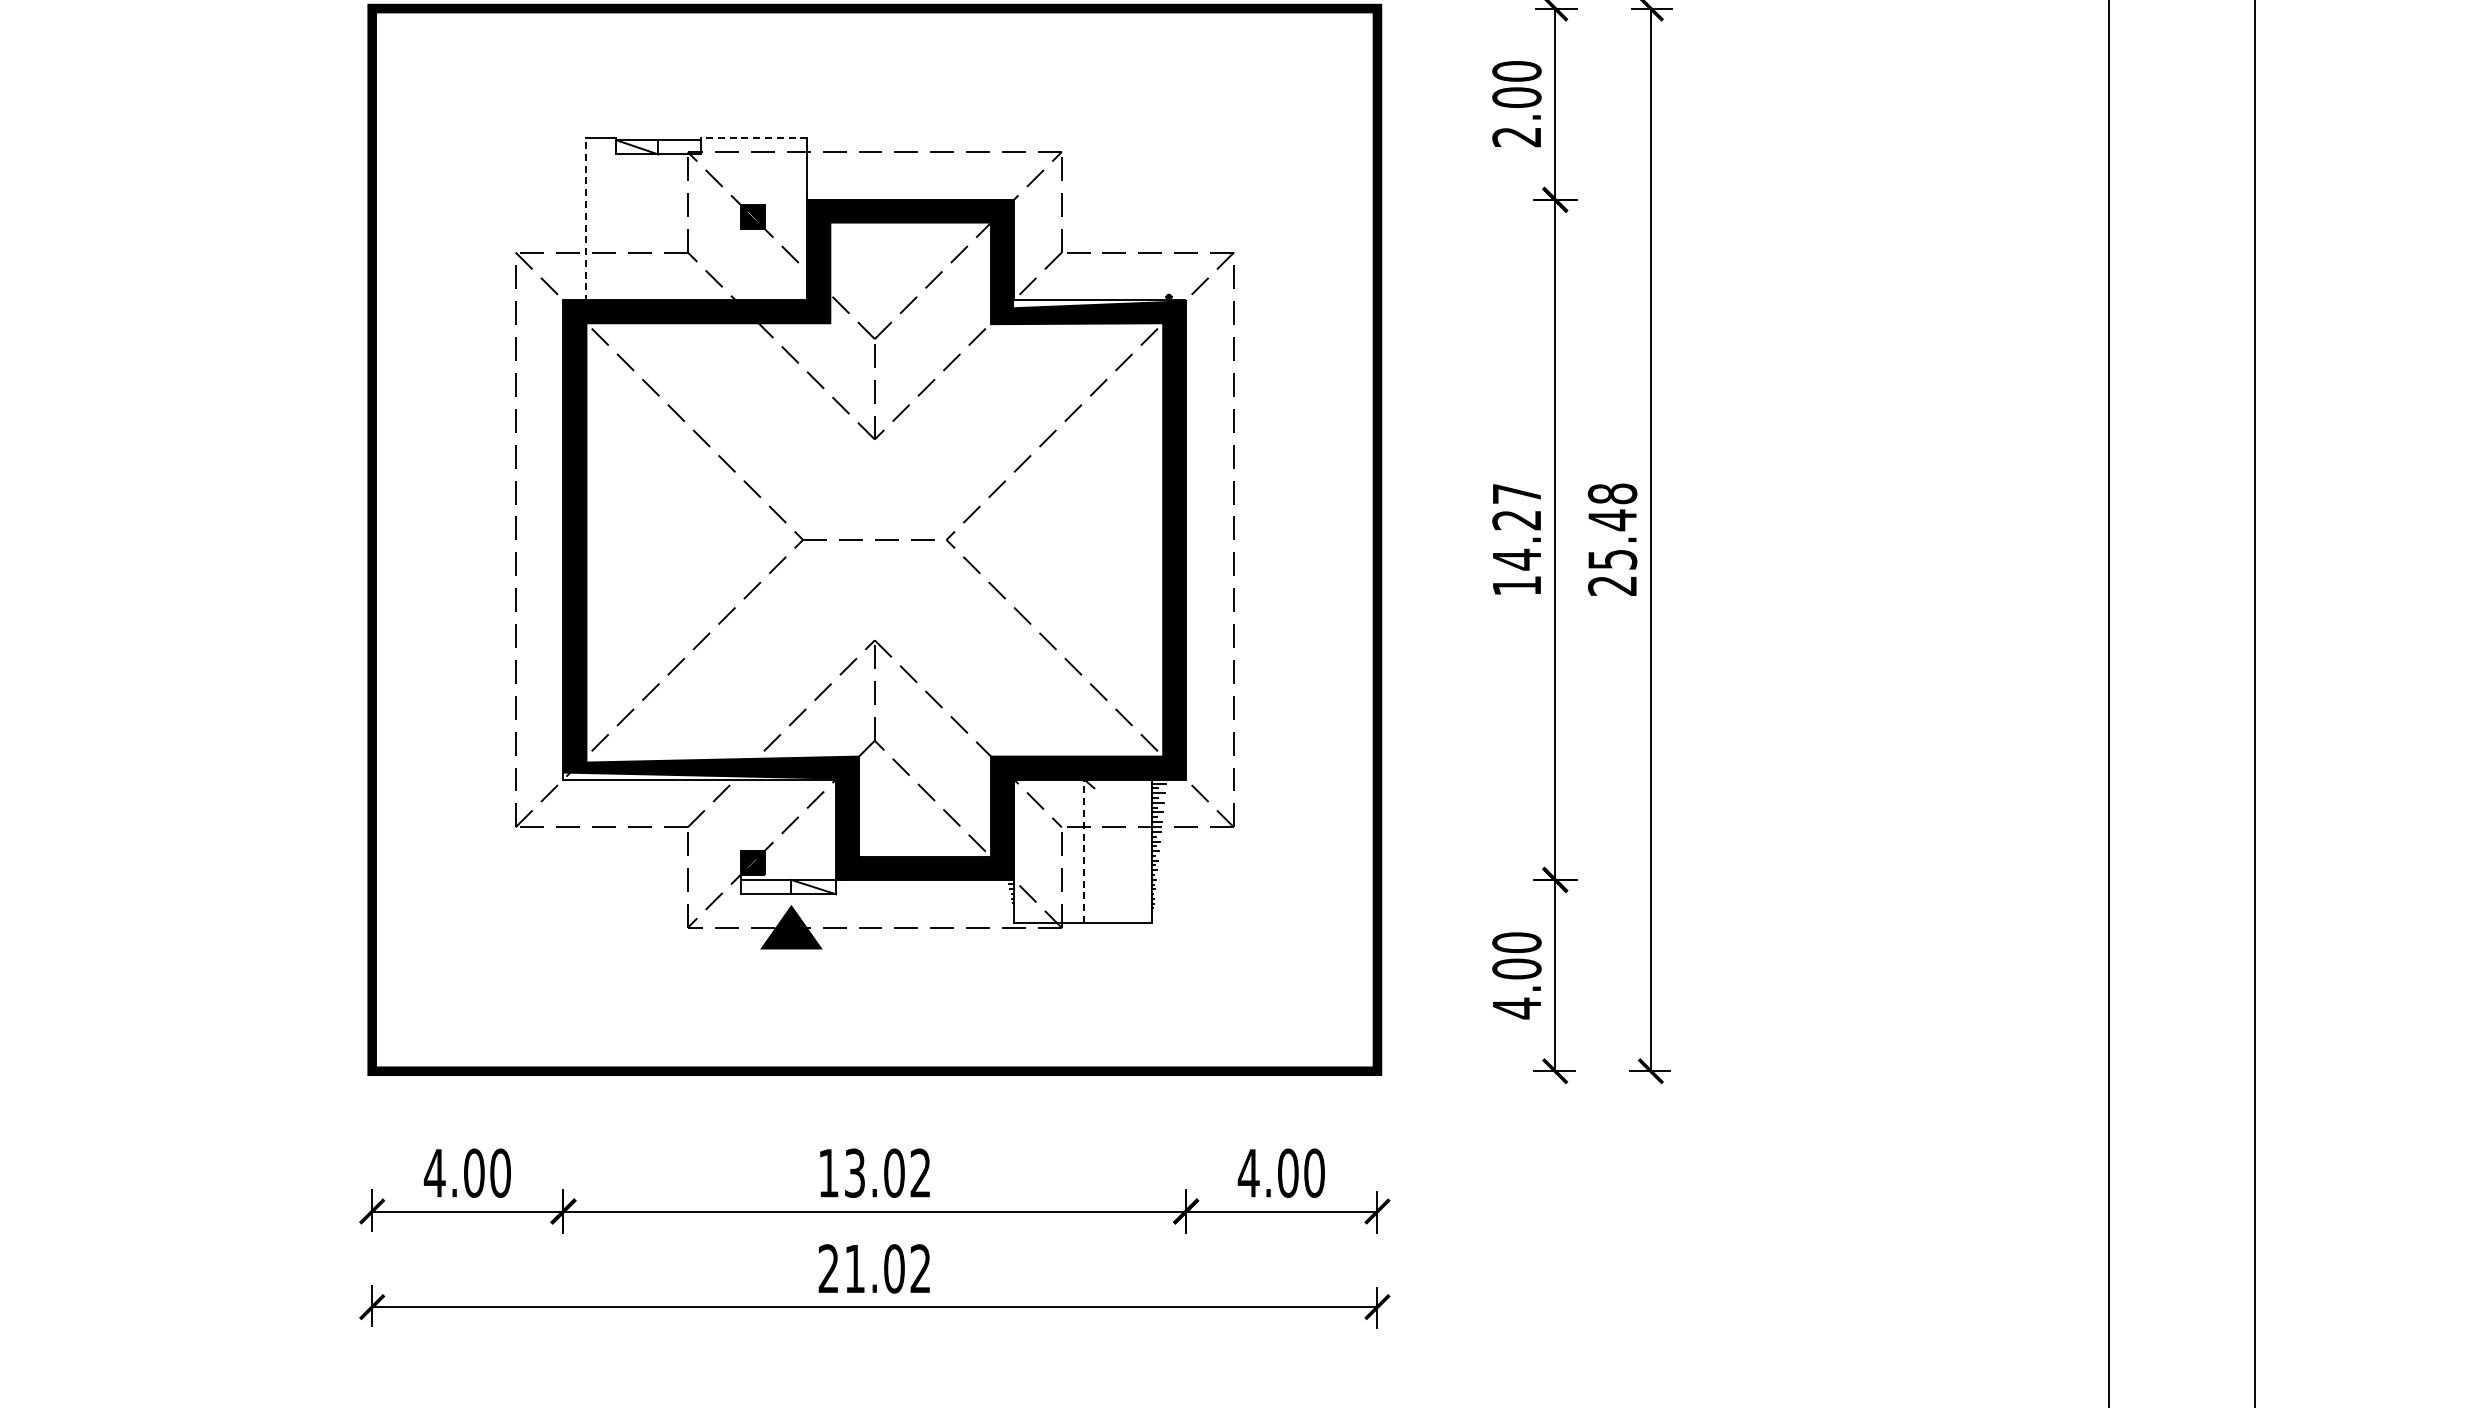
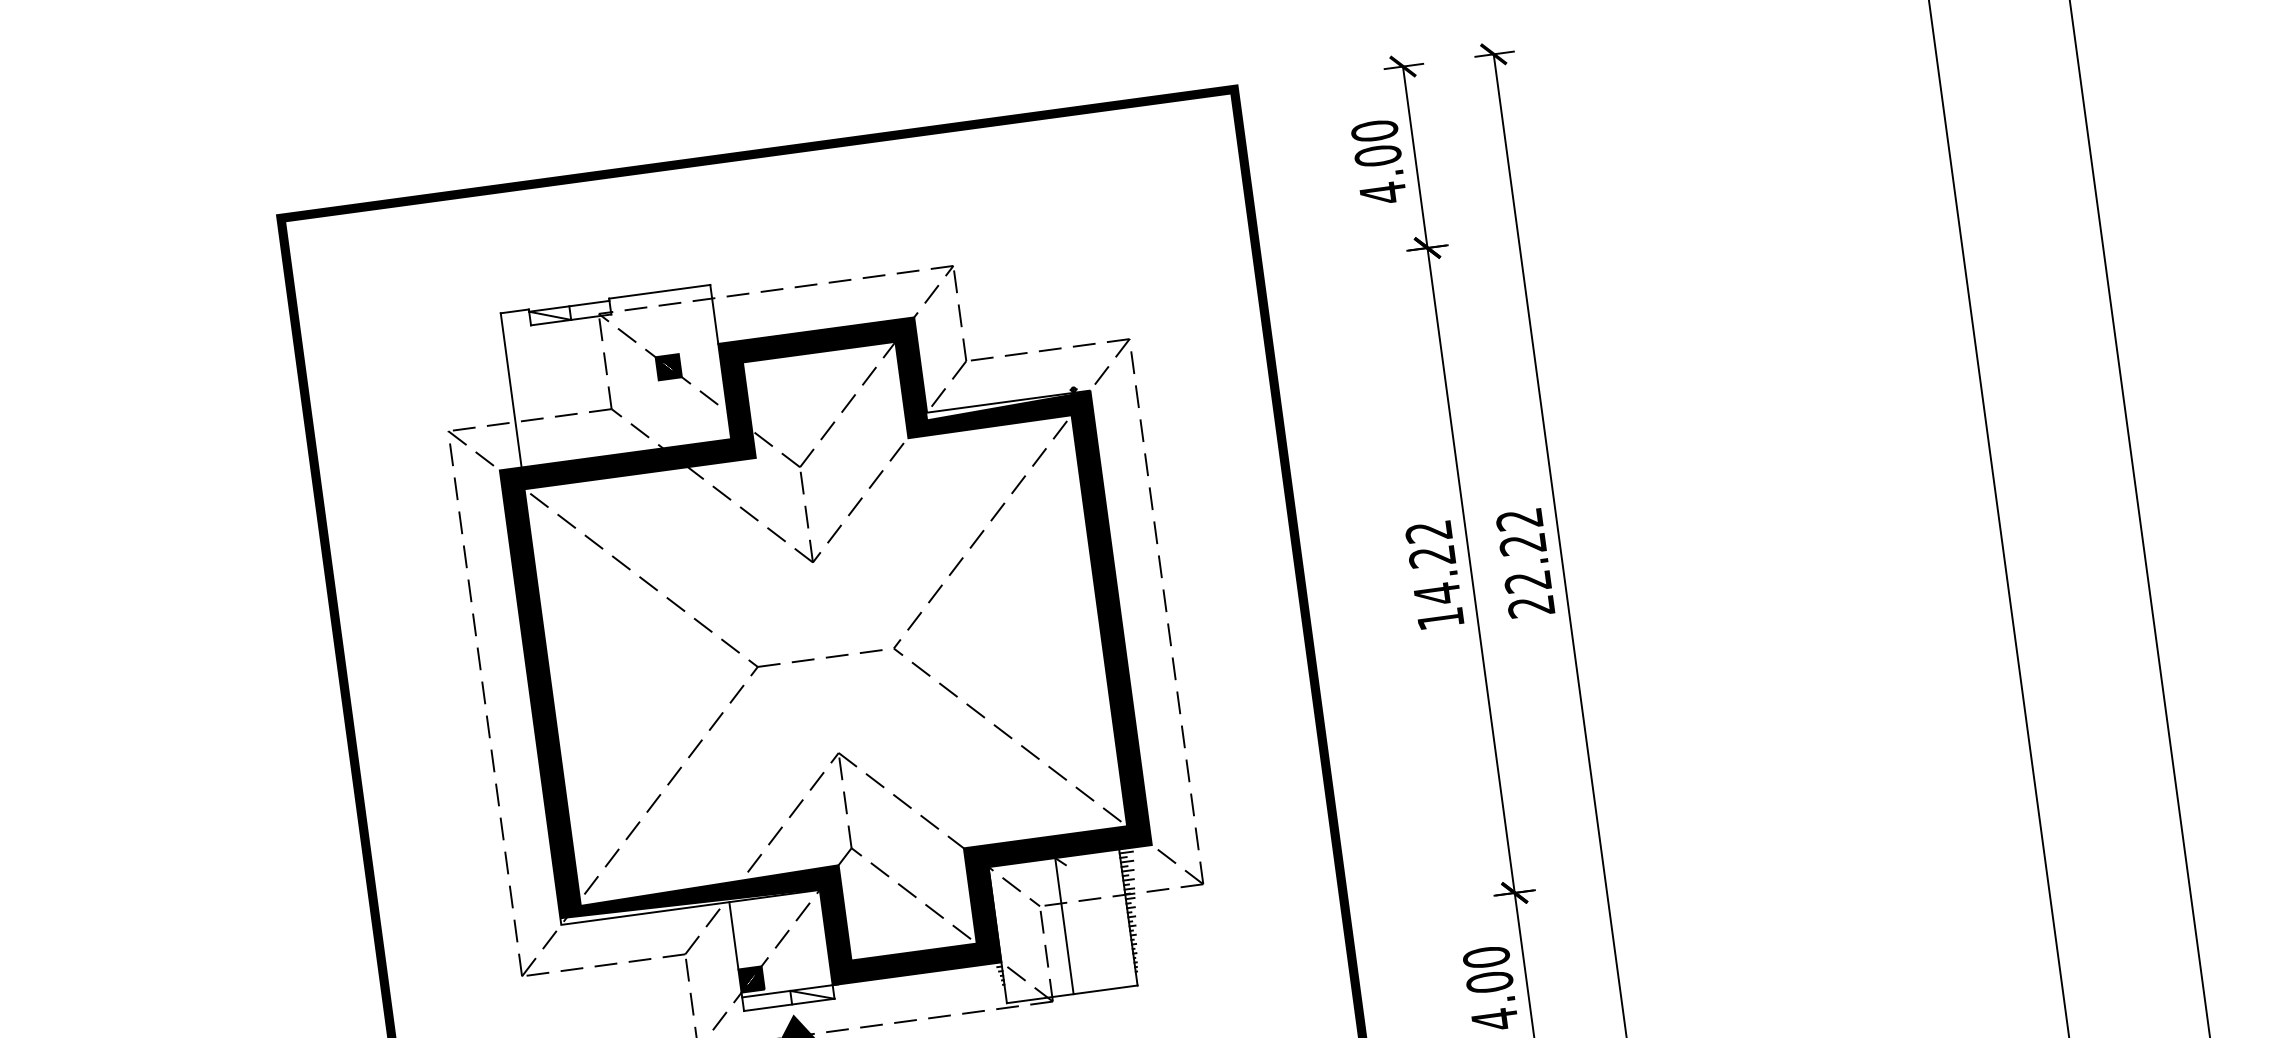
line: (753, 137) -> (659, 291), dashed -> solid
text: (1516, 137) -> (1382, 193), 2.00 -> 4.00
line: (586, 219) -> (511, 390), dashed -> solid
text: (1516, 493) -> (1428, 531), 14.27 -> 14.22
text: (1612, 526) -> (1523, 550), 25.48 -> 22.22
line: (740, 814) -> (733, 935), added
line: (1084, 850) -> (1064, 925), dashed -> solid

